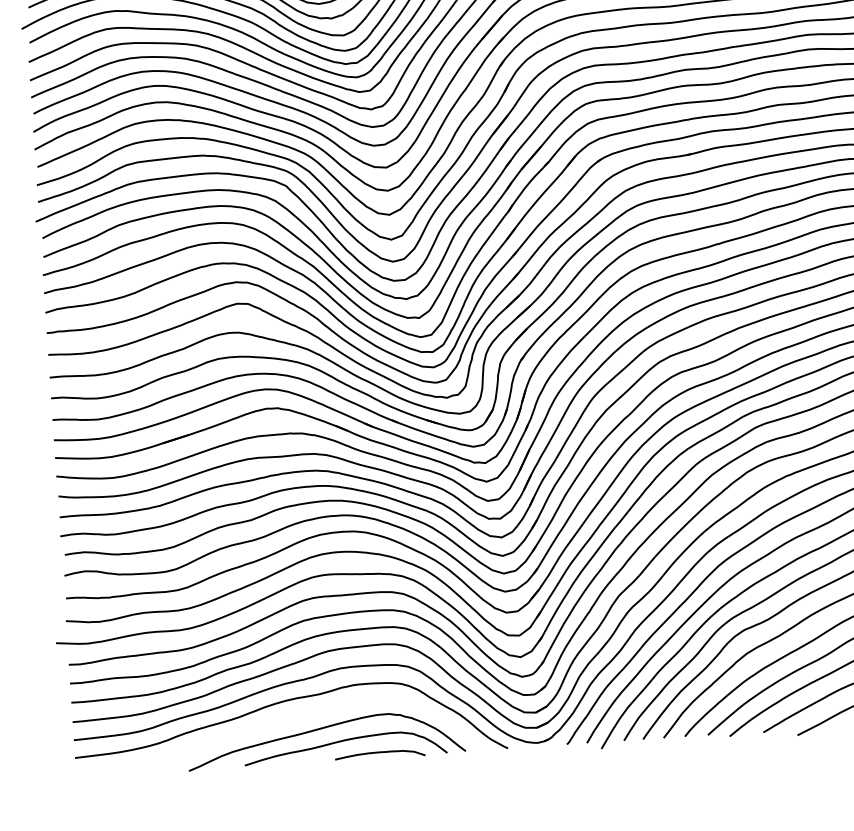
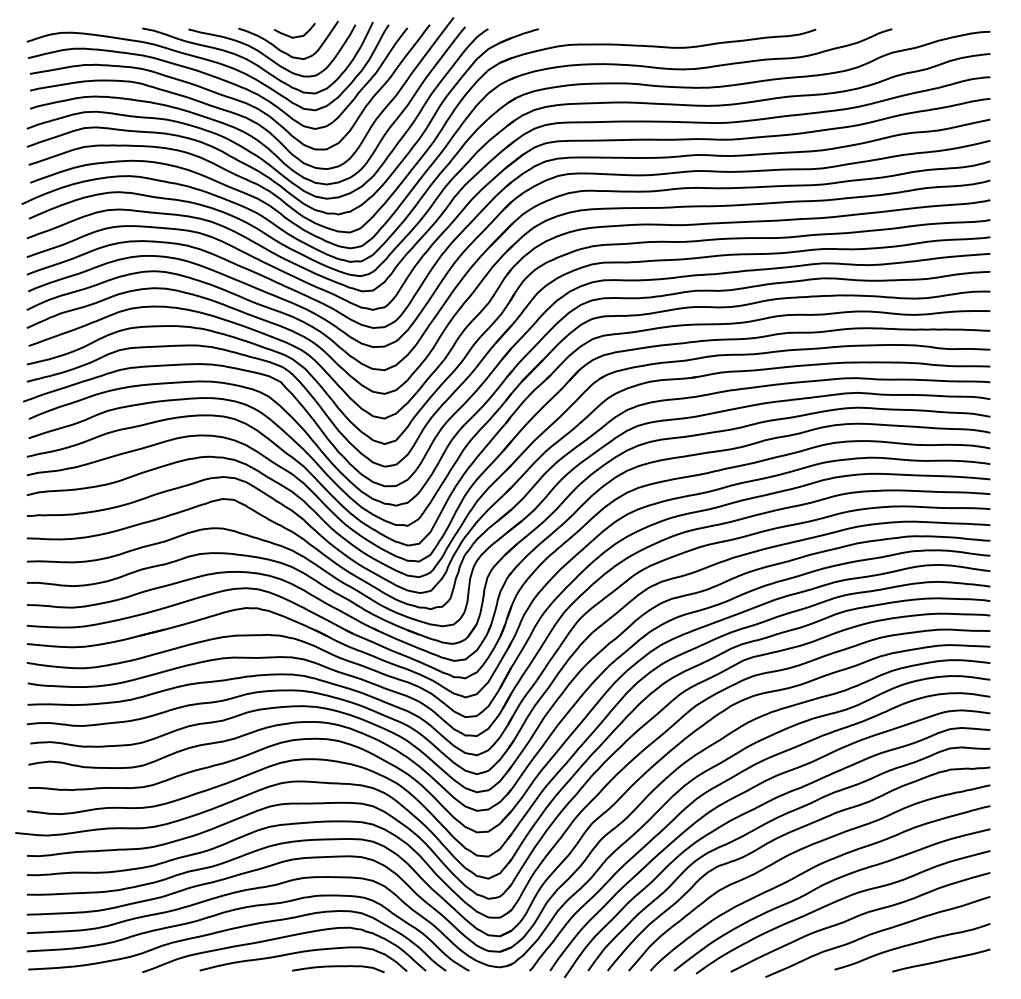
curve: (276, 723) -> (234, 929), added

